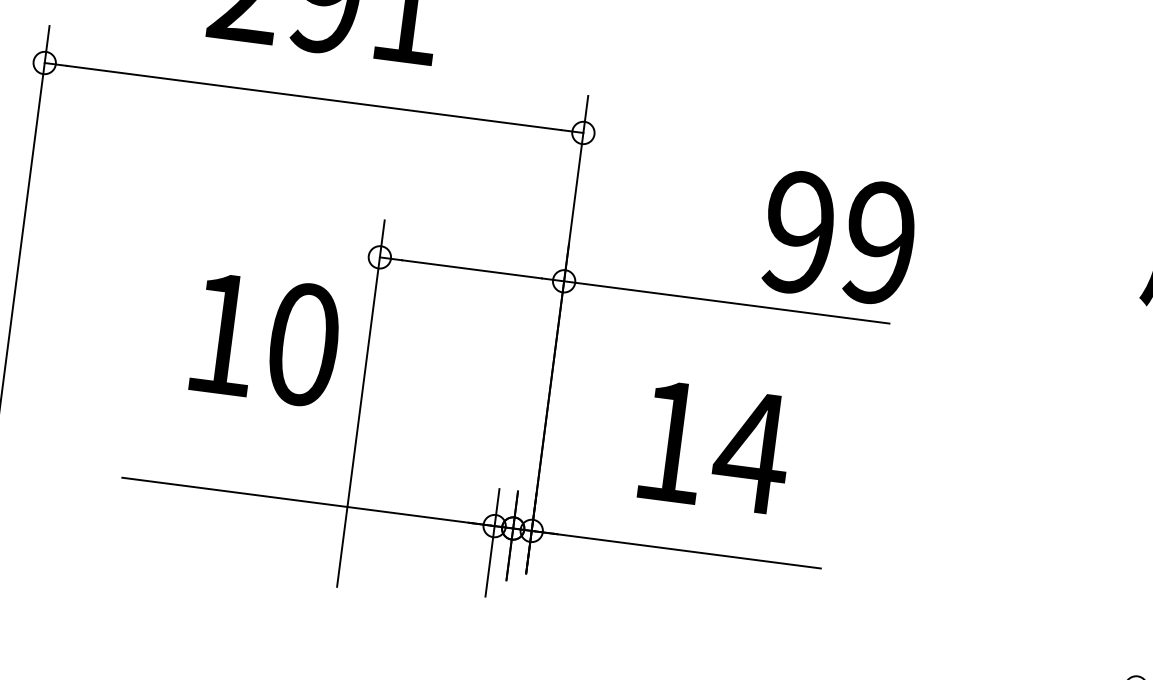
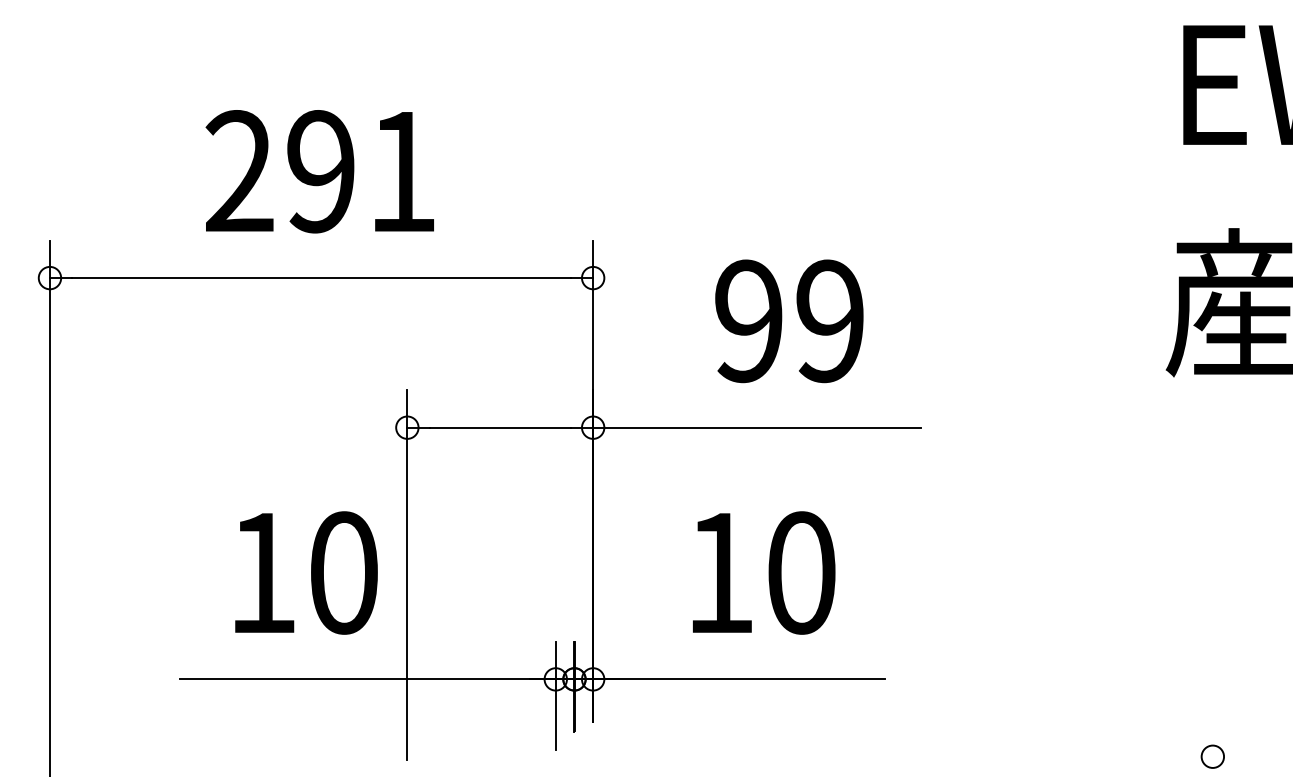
text: (839, 238) -> (789, 321), moved
text: (266, 339) -> (306, 572), moved
text: (752, 451) -> (801, 572), 14 -> 10

